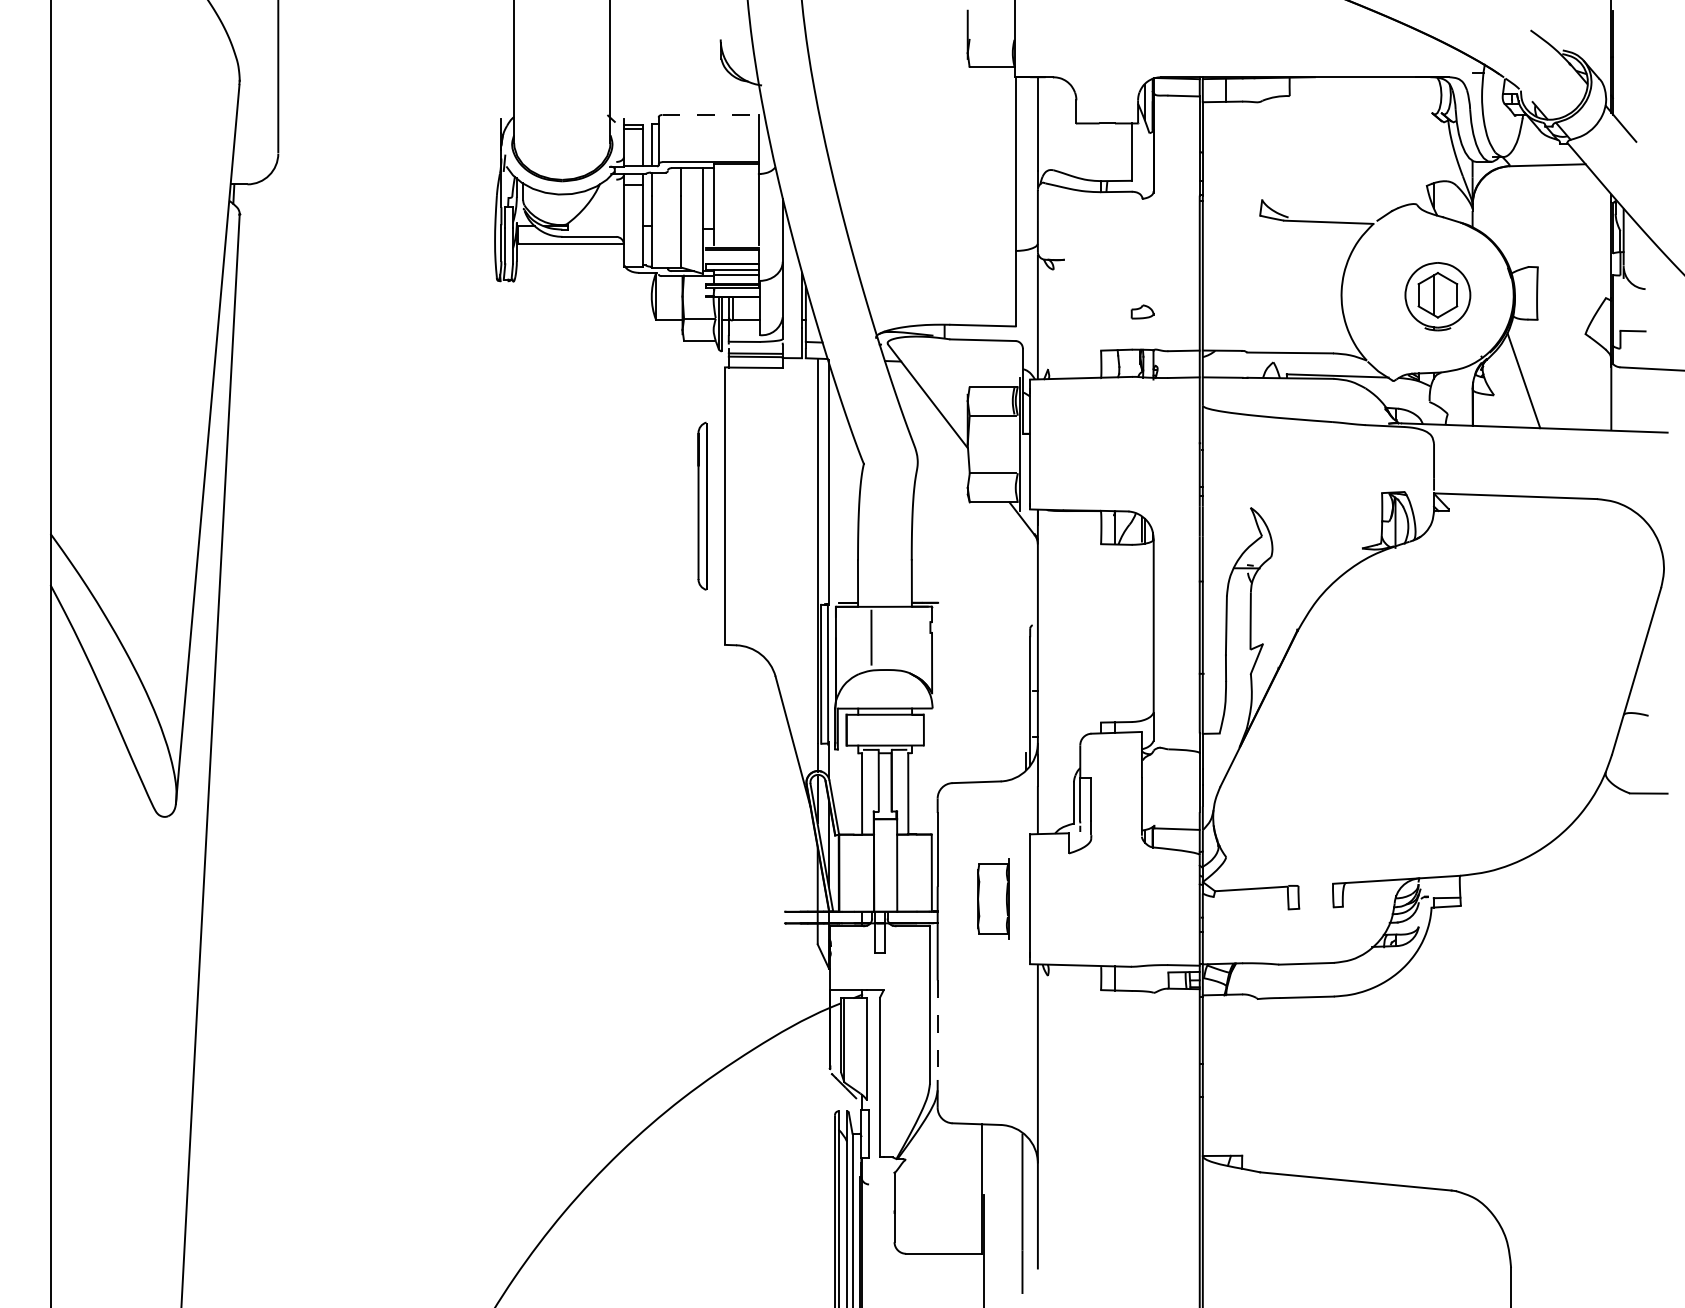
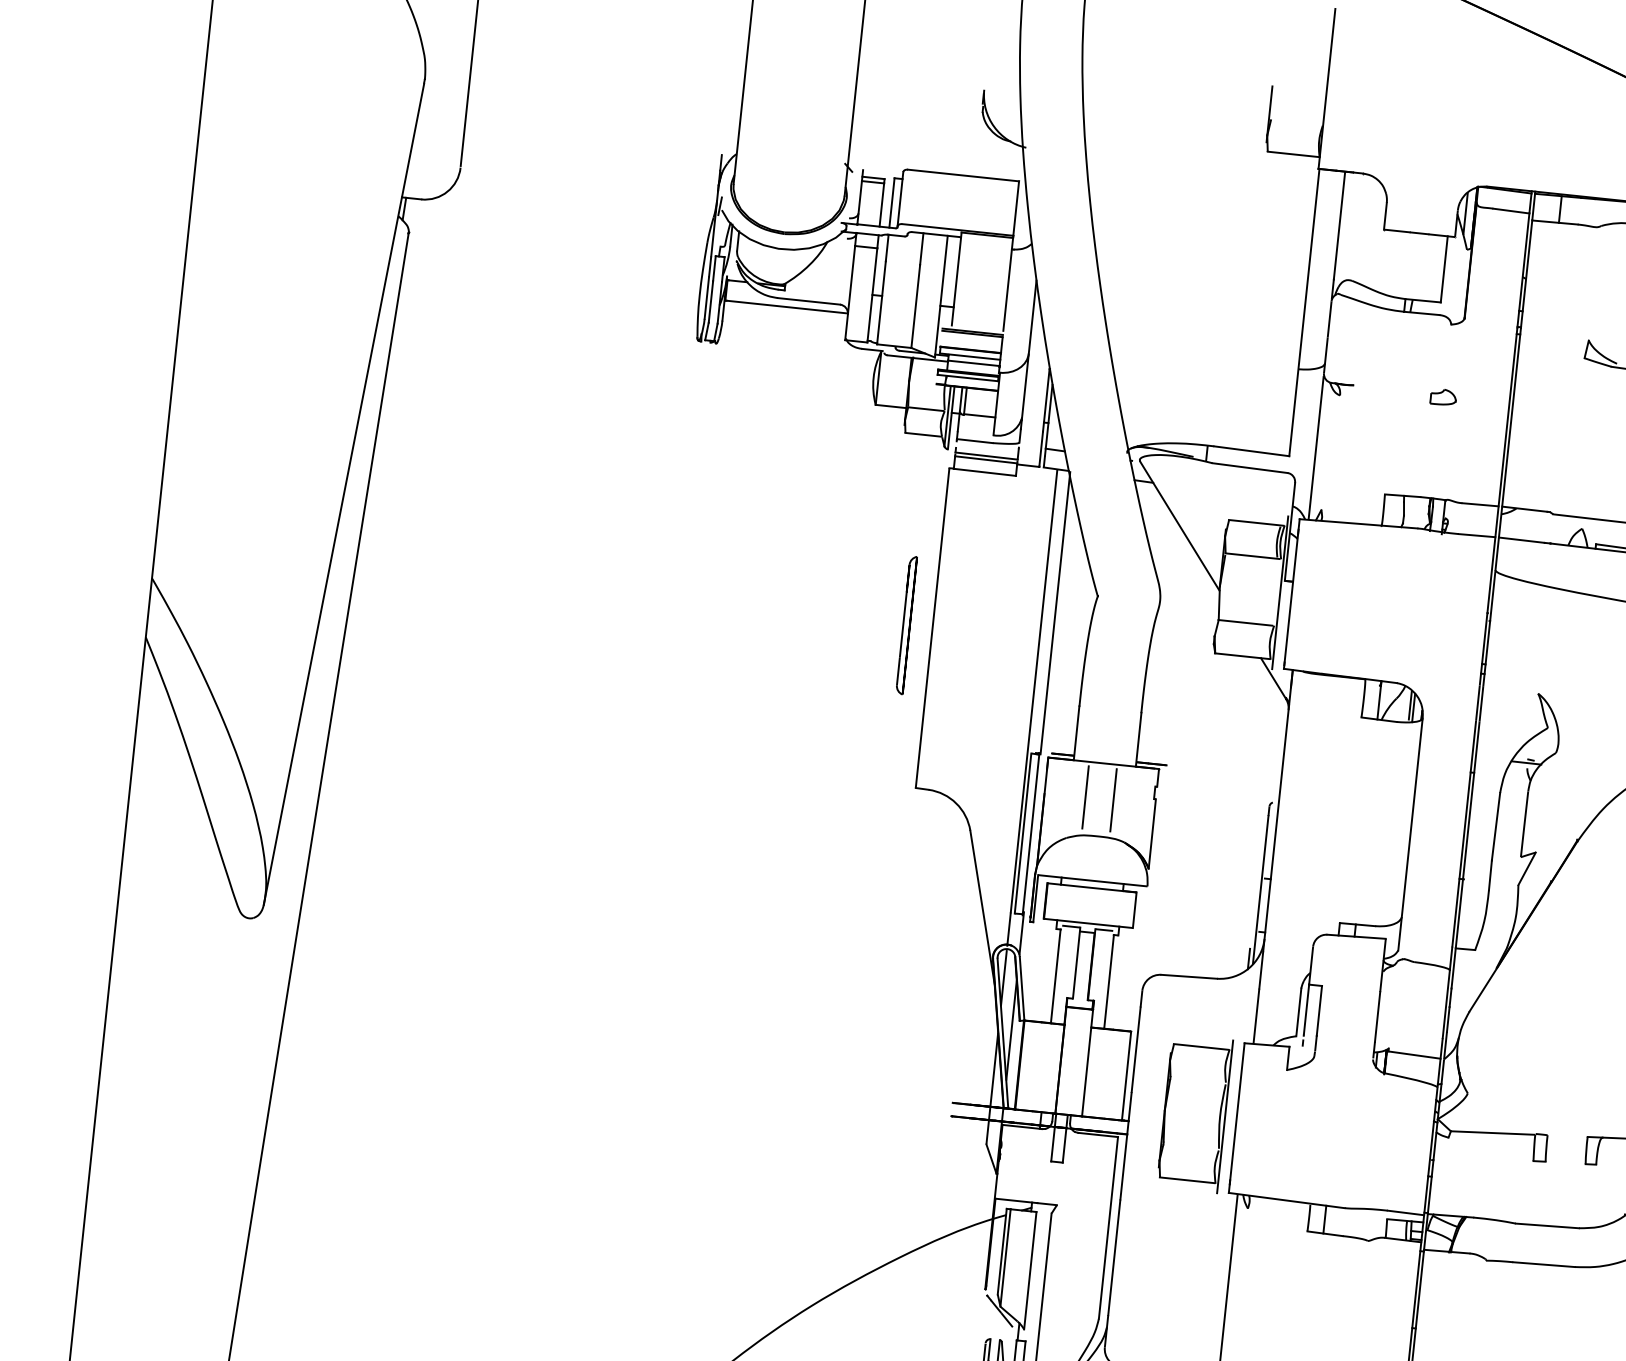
line: (711, 114) -> (964, 175), dashed -> solid
part: (1142, 311) -> (1443, 396), moved
part: (701, 505) -> (905, 624), size x0.71
line: (895, 637) -> (1113, 800), added
part: (993, 898) -> (1194, 1112), size x1.67
line: (937, 1030) -> (1114, 1258), dashed -> solid

